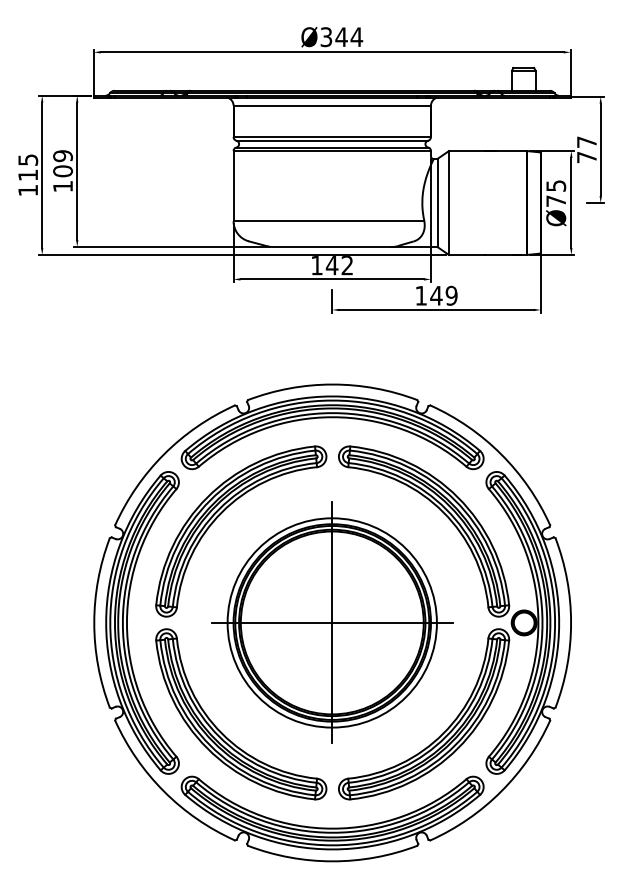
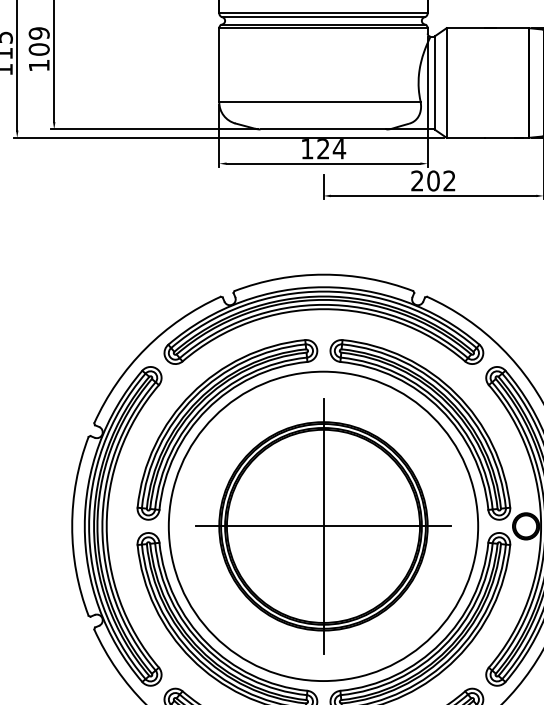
text: (339, 265) -> (331, 148), 142 -> 124
text: (436, 295) -> (433, 180), 149 -> 202
circle: (331, 622) -> (322, 525), size x1.4

